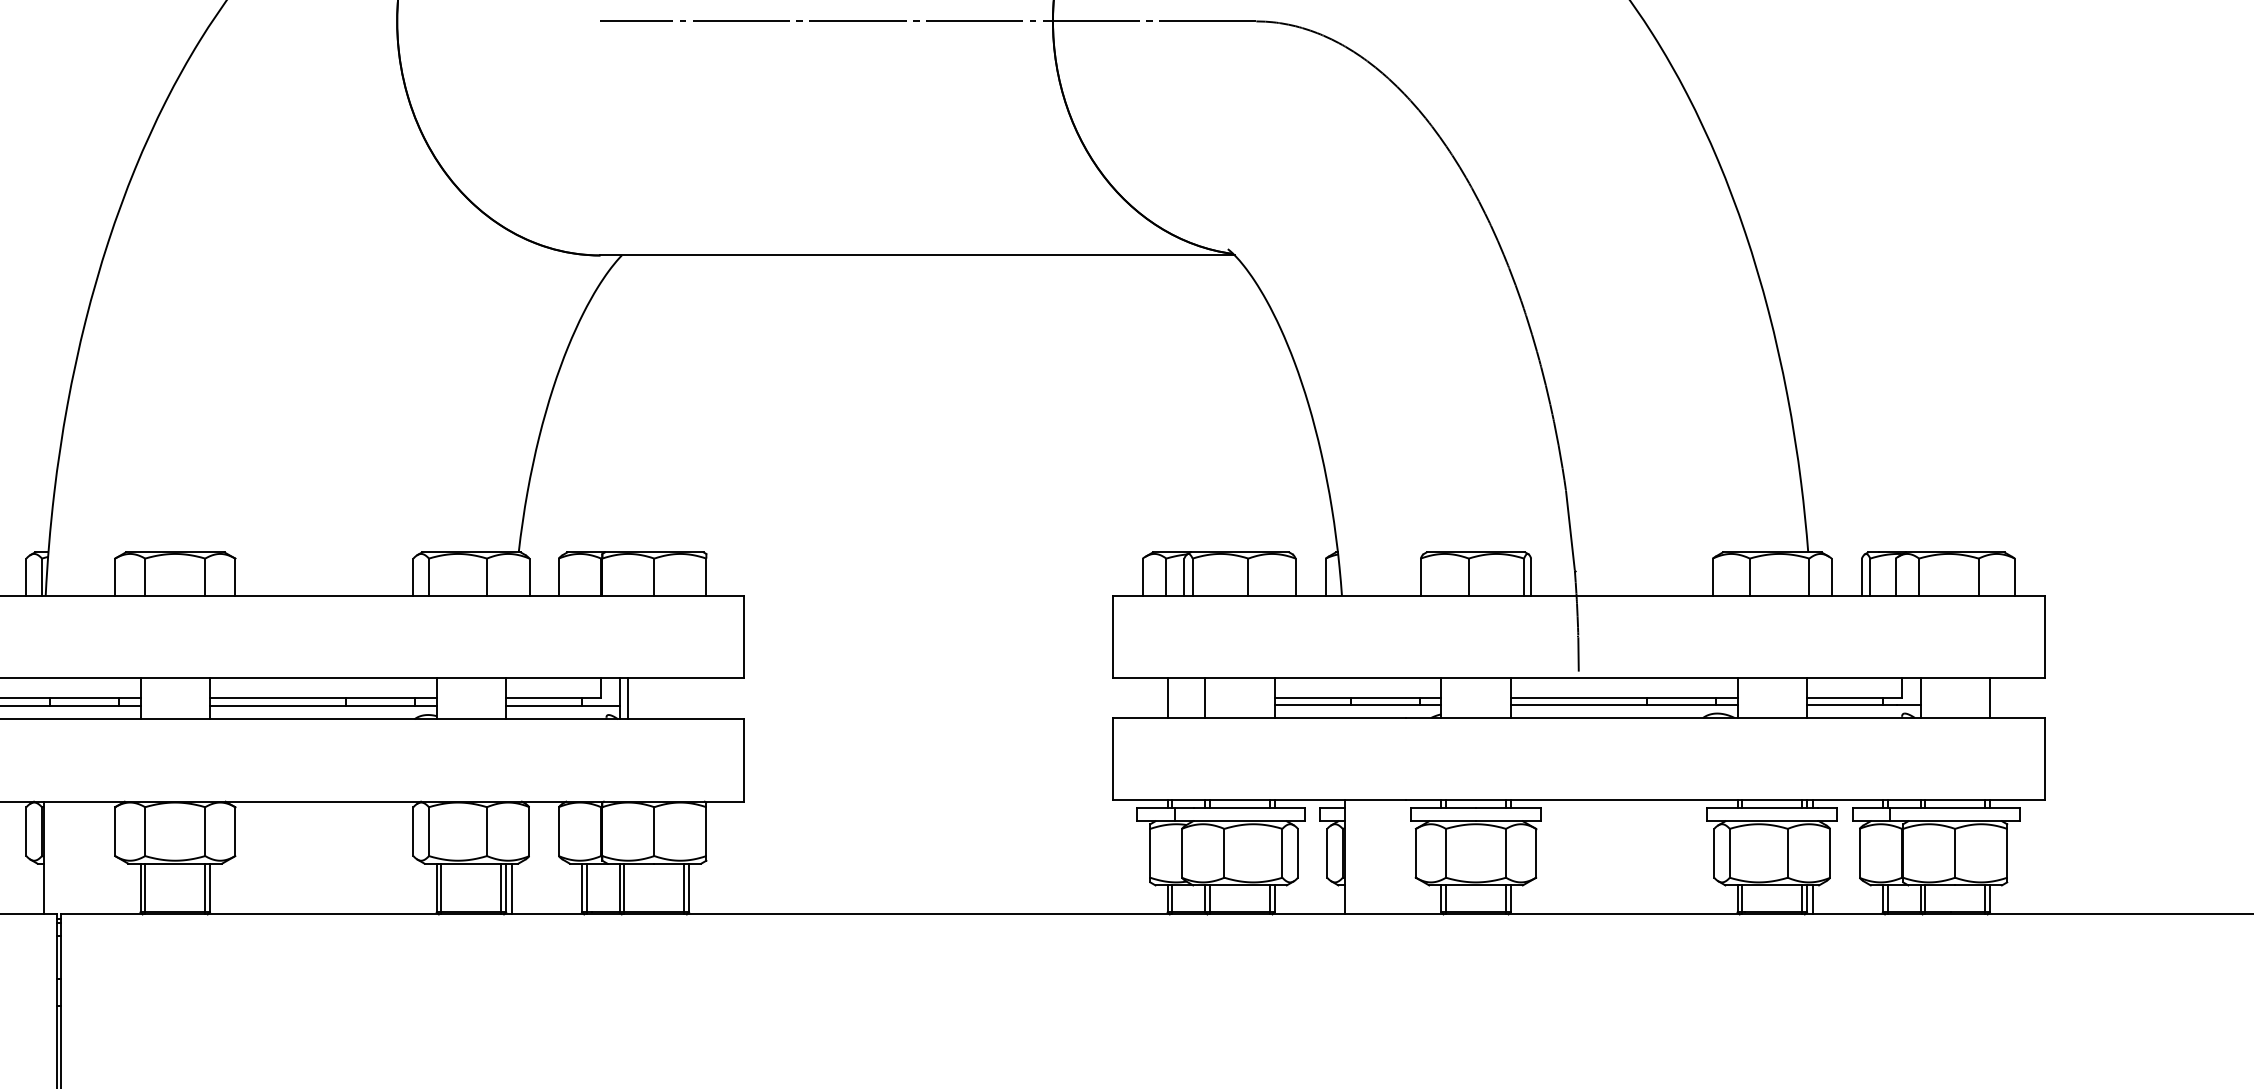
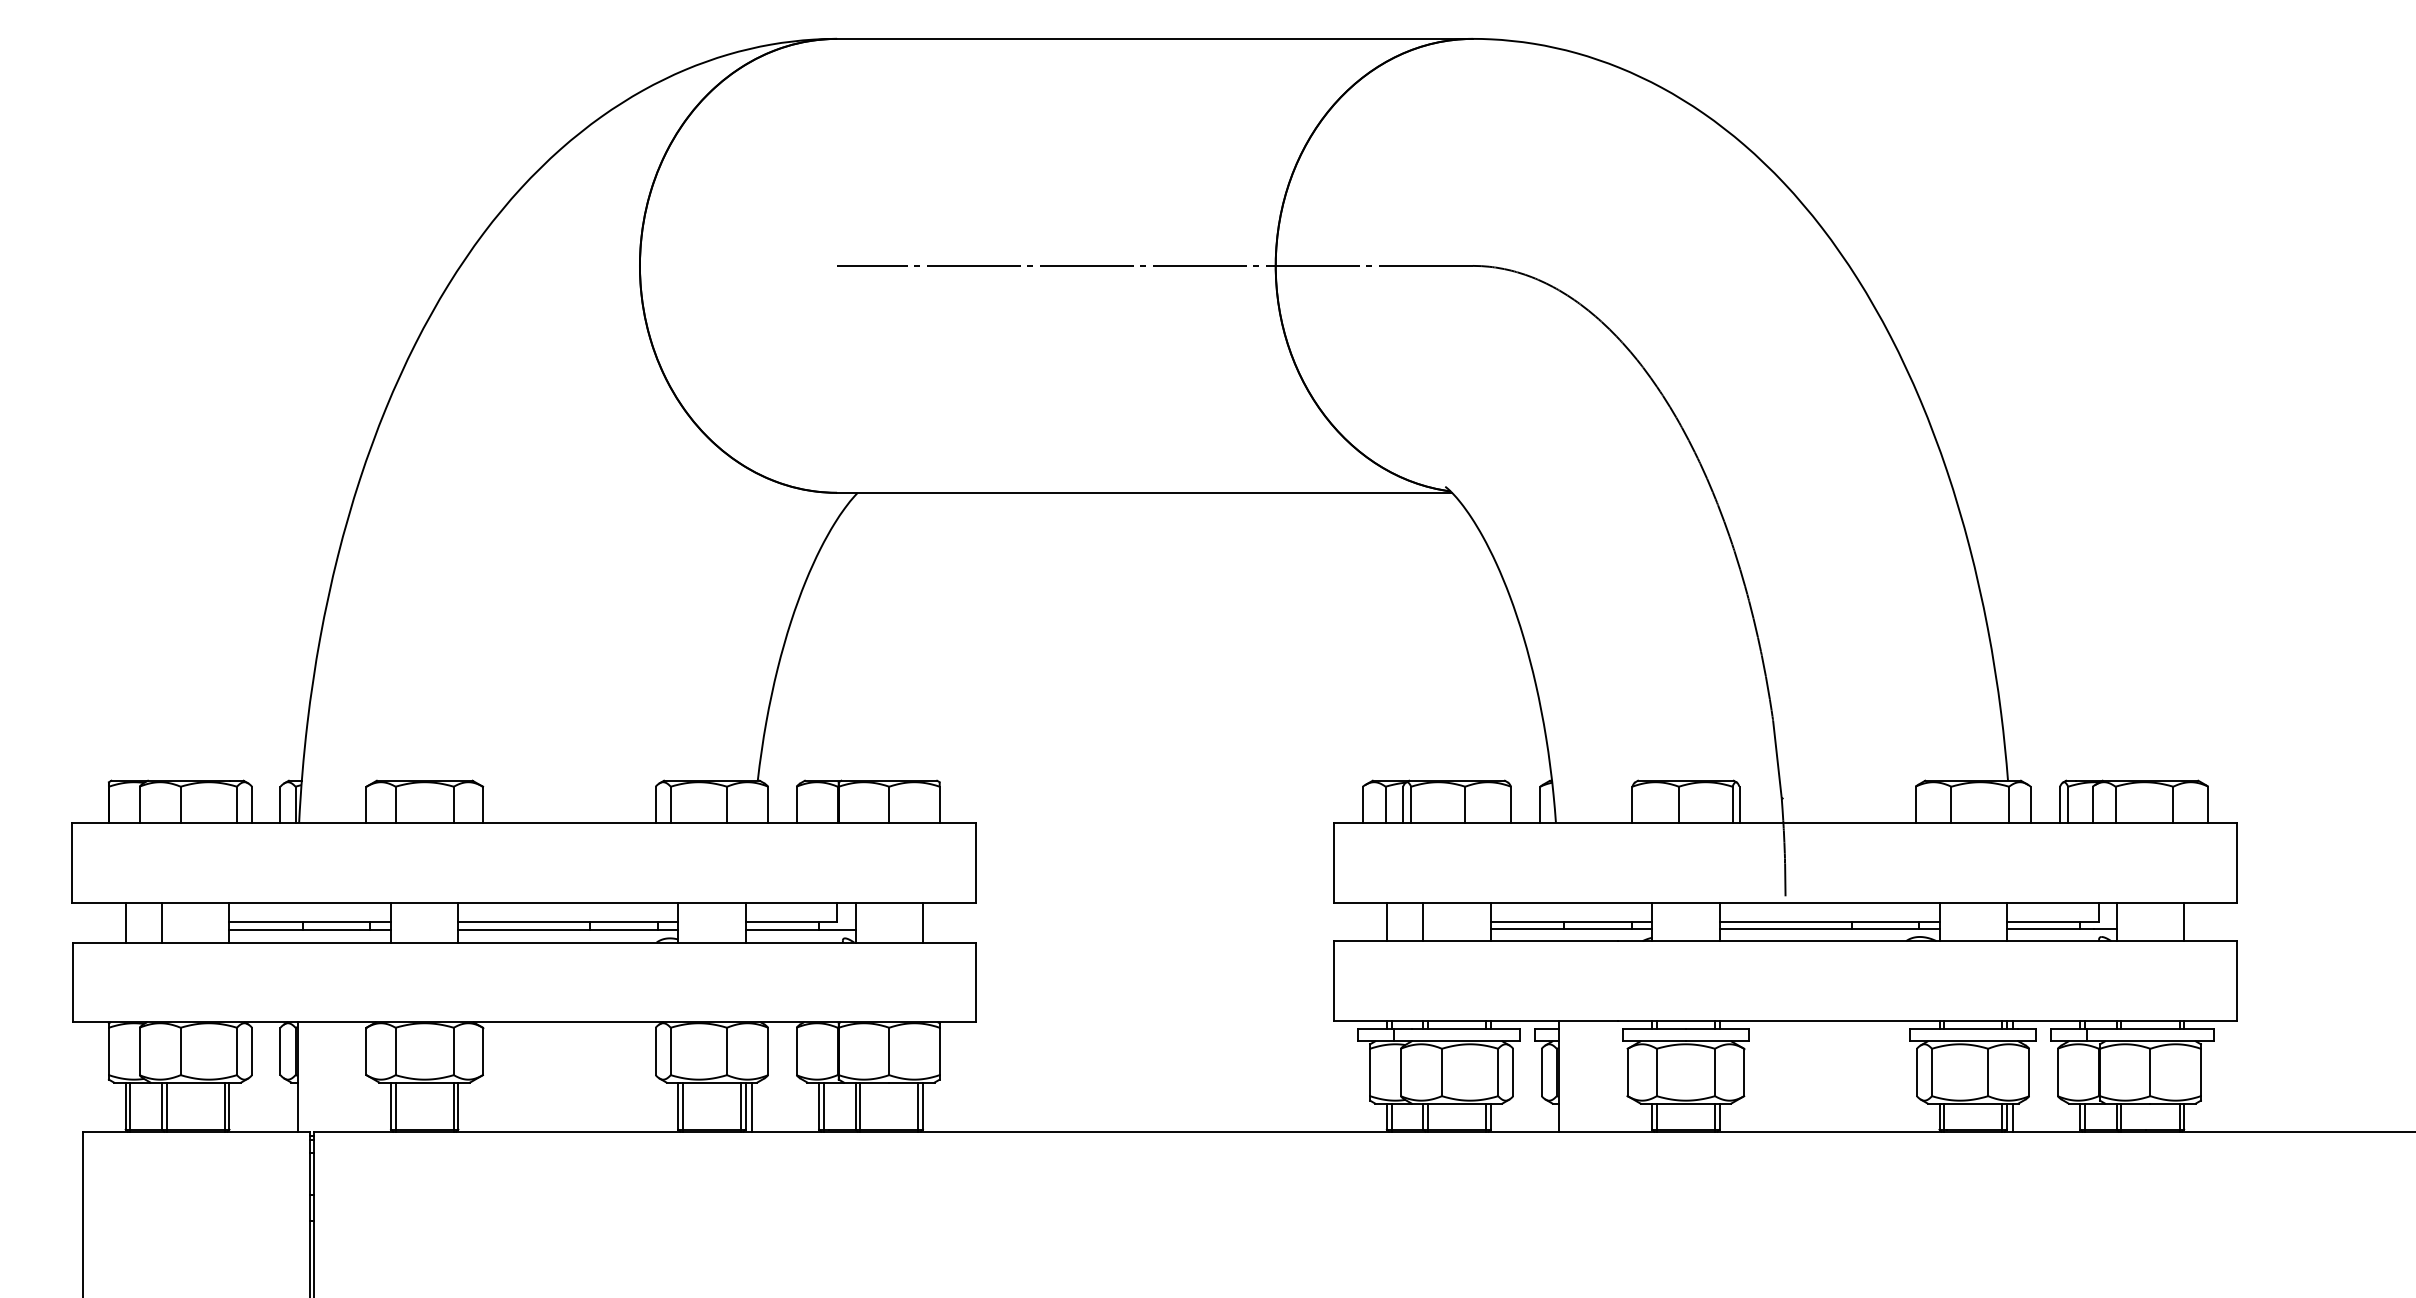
line: (627, 698) -> (922, 922), moved

